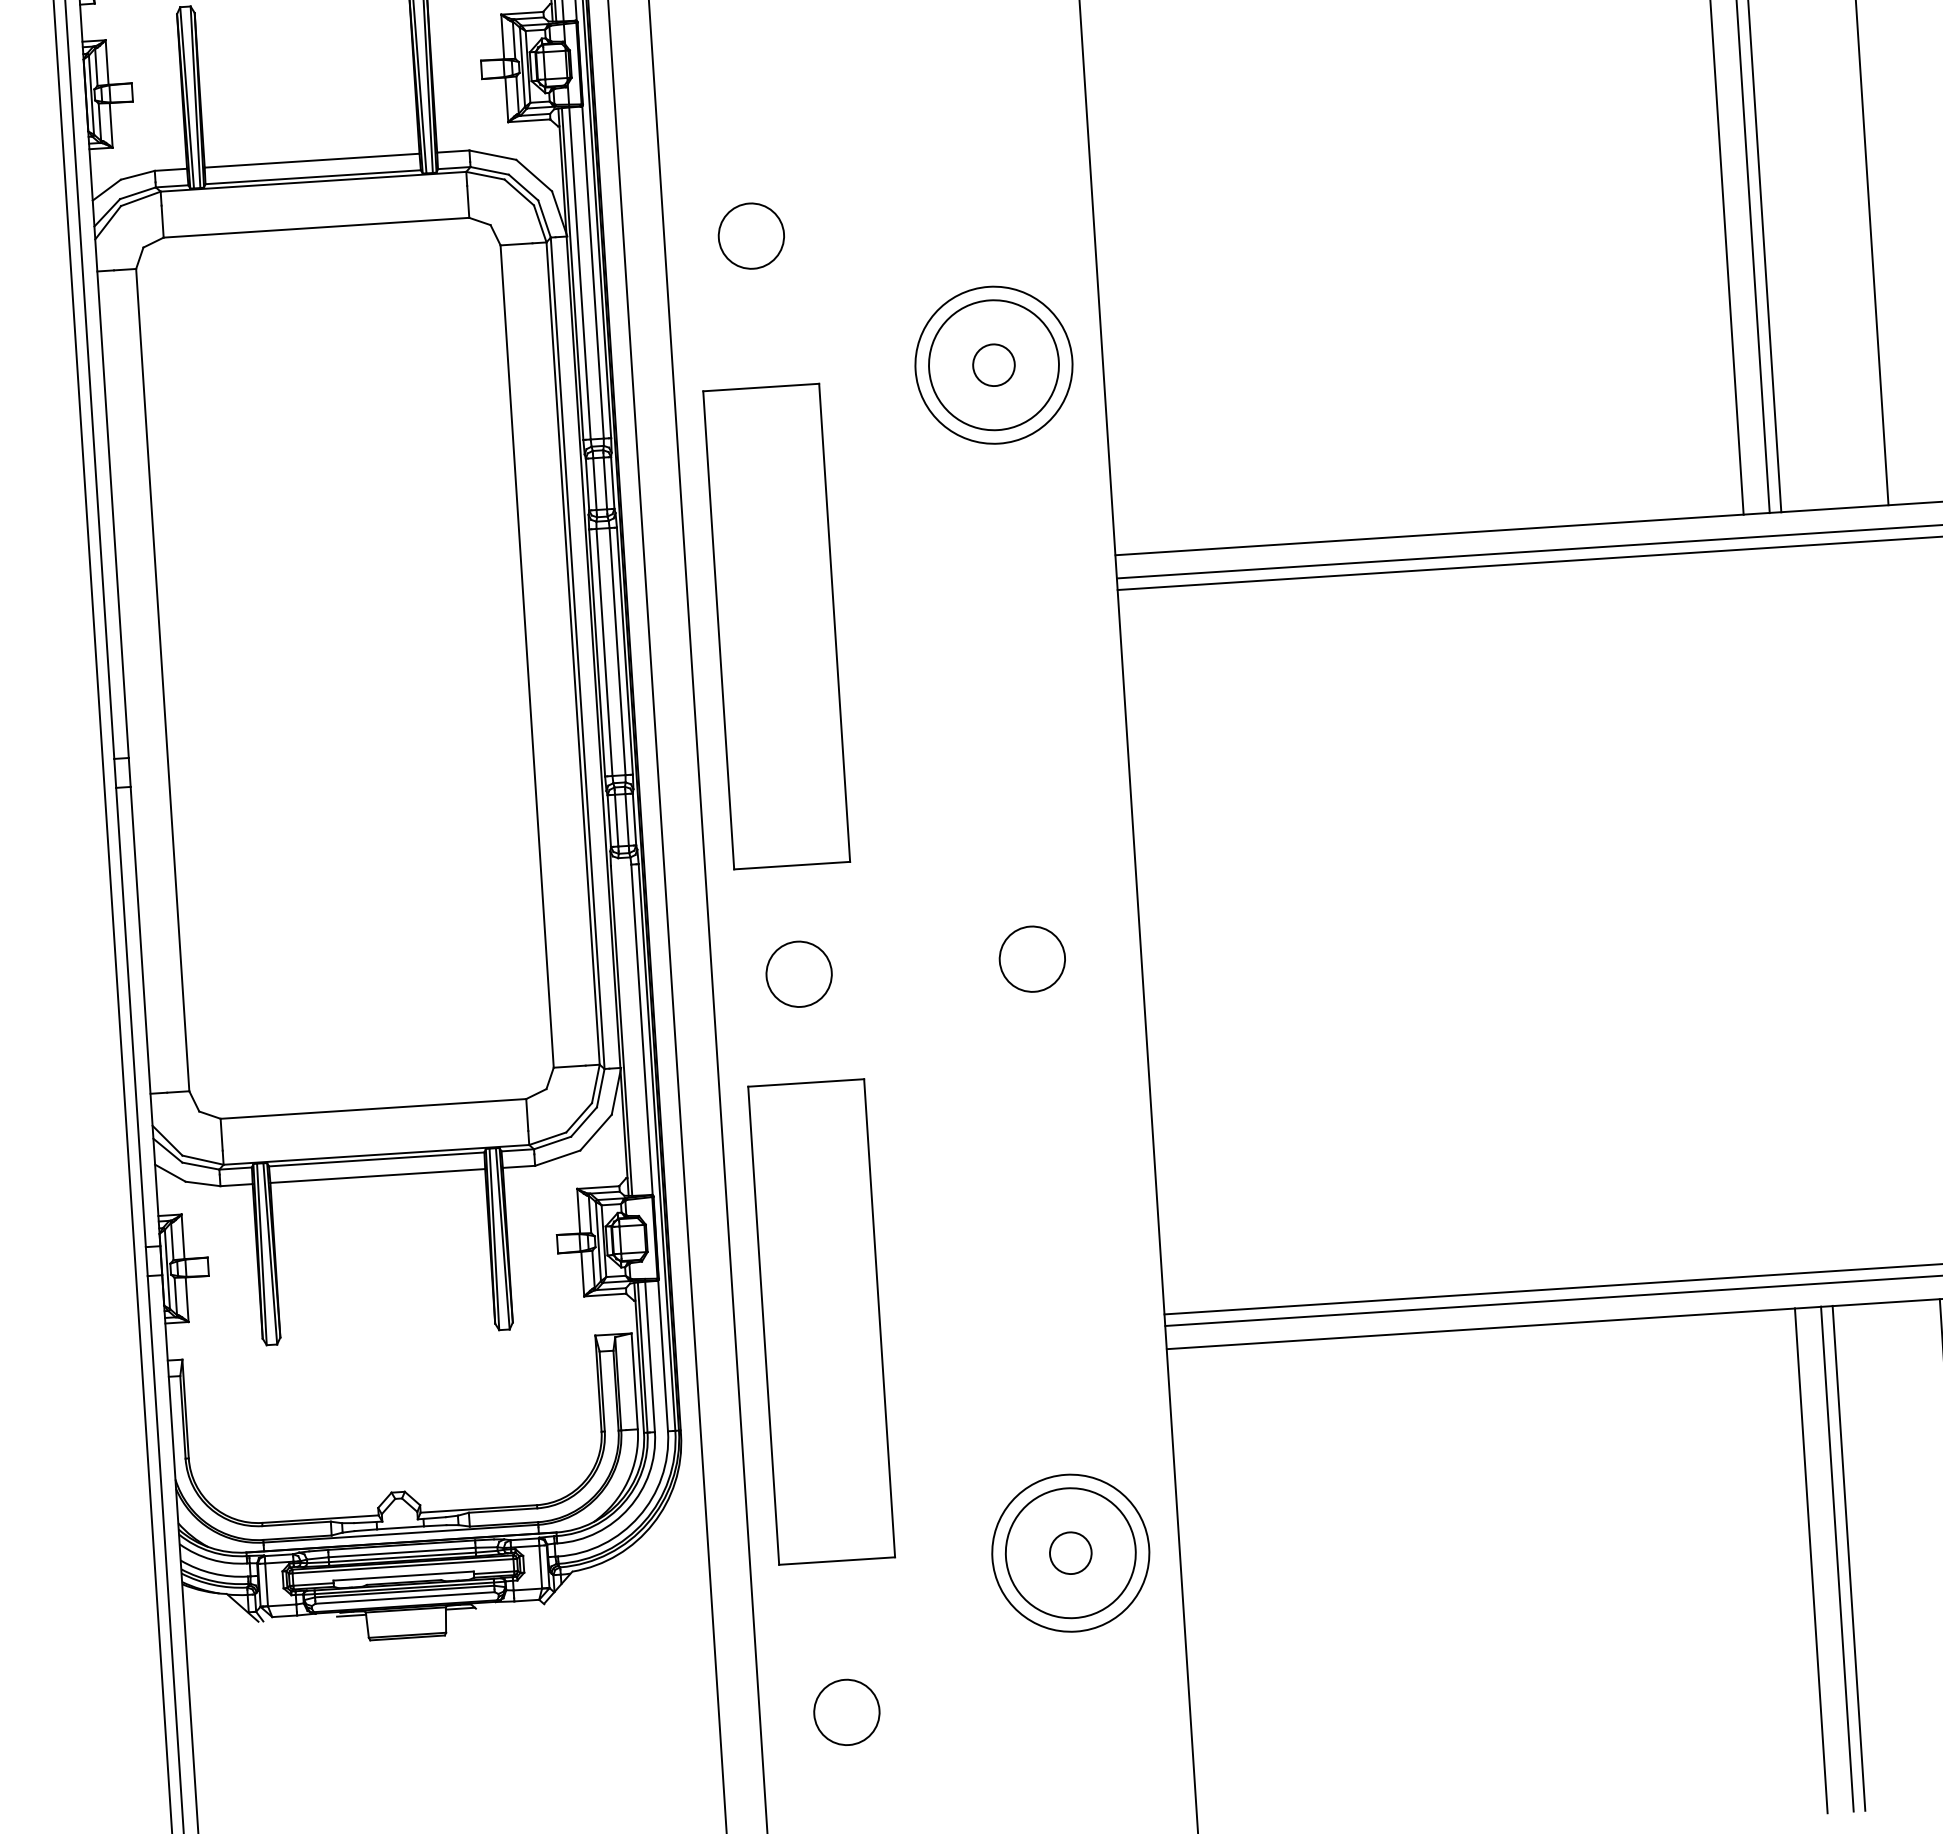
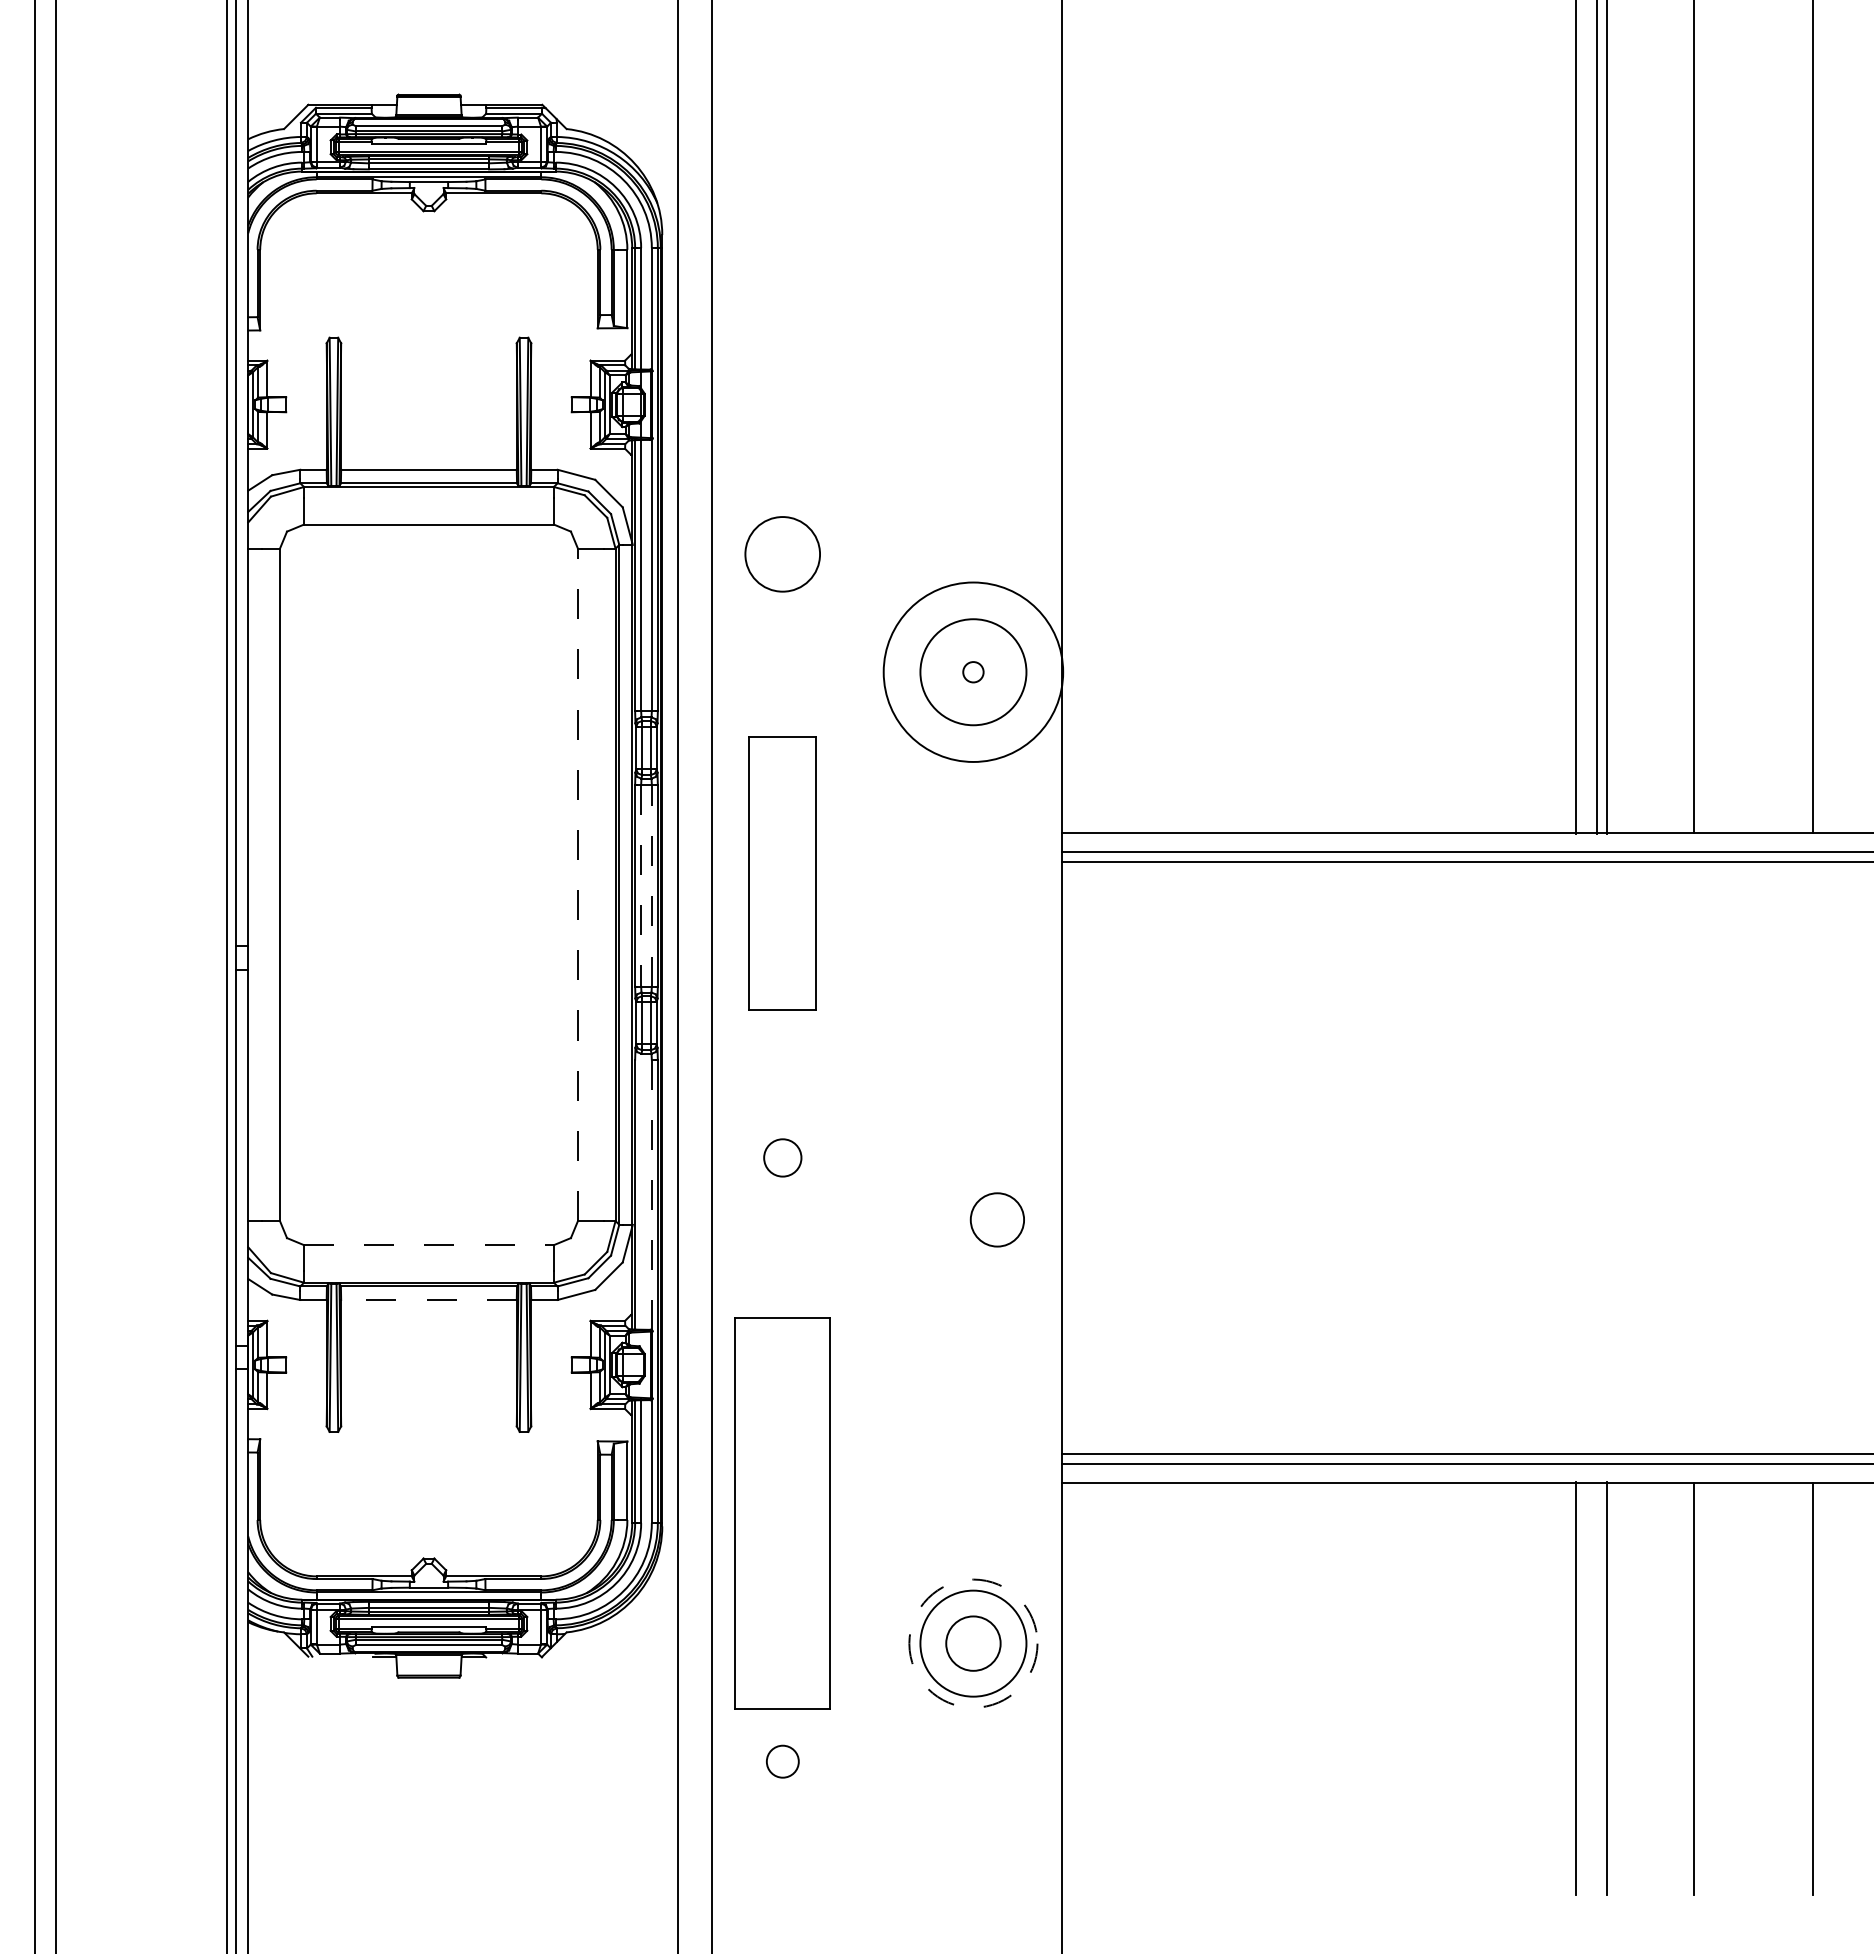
circle: (751, 236) -> (782, 554), size x1.4
circle: (994, 365) -> (973, 672), size x0.6
circle: (994, 365) -> (973, 672), size x1.4
part: (776, 626) -> (782, 873), size x0.7
line: (617, 651) -> (651, 885), solid -> dashed
line: (604, 653) -> (641, 886), solid -> dashed
line: (526, 656) -> (577, 884), solid -> dashed
circle: (1031, 958) -> (996, 1219), moved
circle: (798, 973) -> (782, 1157), size x0.7
line: (641, 1029) -> (651, 1194), solid -> dashed
line: (372, 1109) -> (428, 1245), solid -> dashed
line: (377, 1175) -> (428, 1299), solid -> dashed
part: (821, 1322) -> (782, 1513), moved
circle: (1070, 1553) -> (973, 1643), size x1.6
circle: (1070, 1553) -> (973, 1643), solid -> dashed
line: (1837, 1558) -> (1597, 1688), removed
circle: (846, 1712) -> (782, 1761), size x0.6

